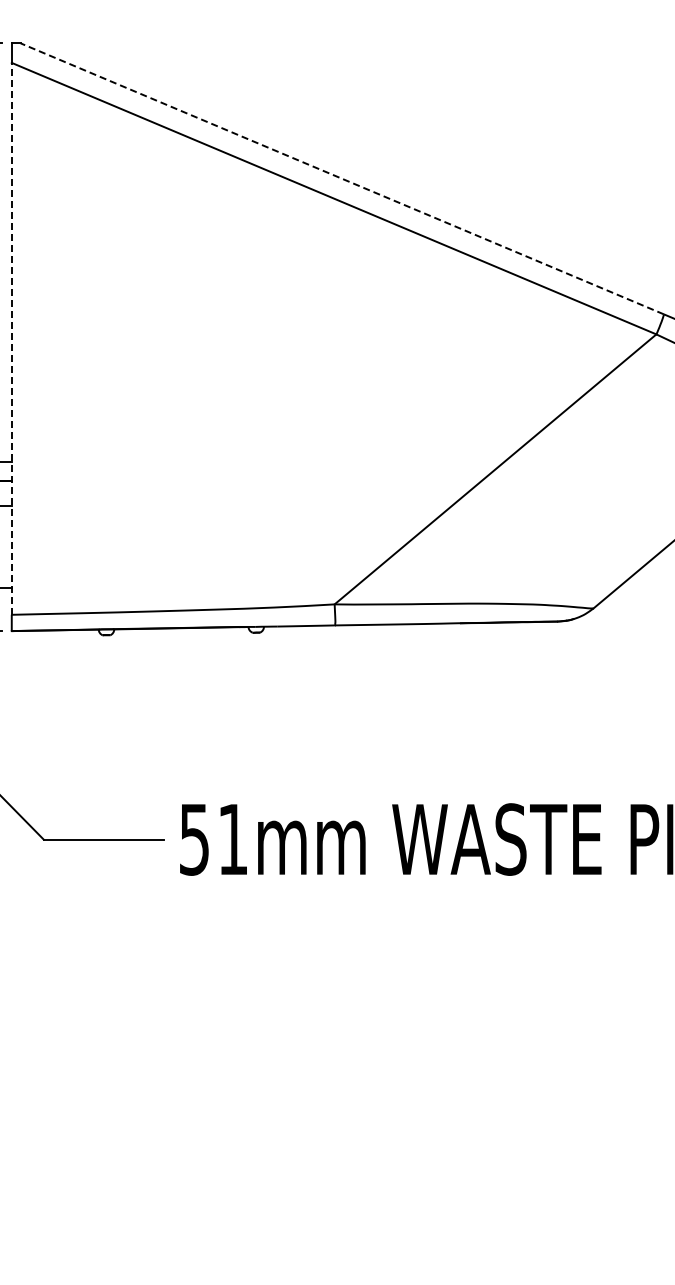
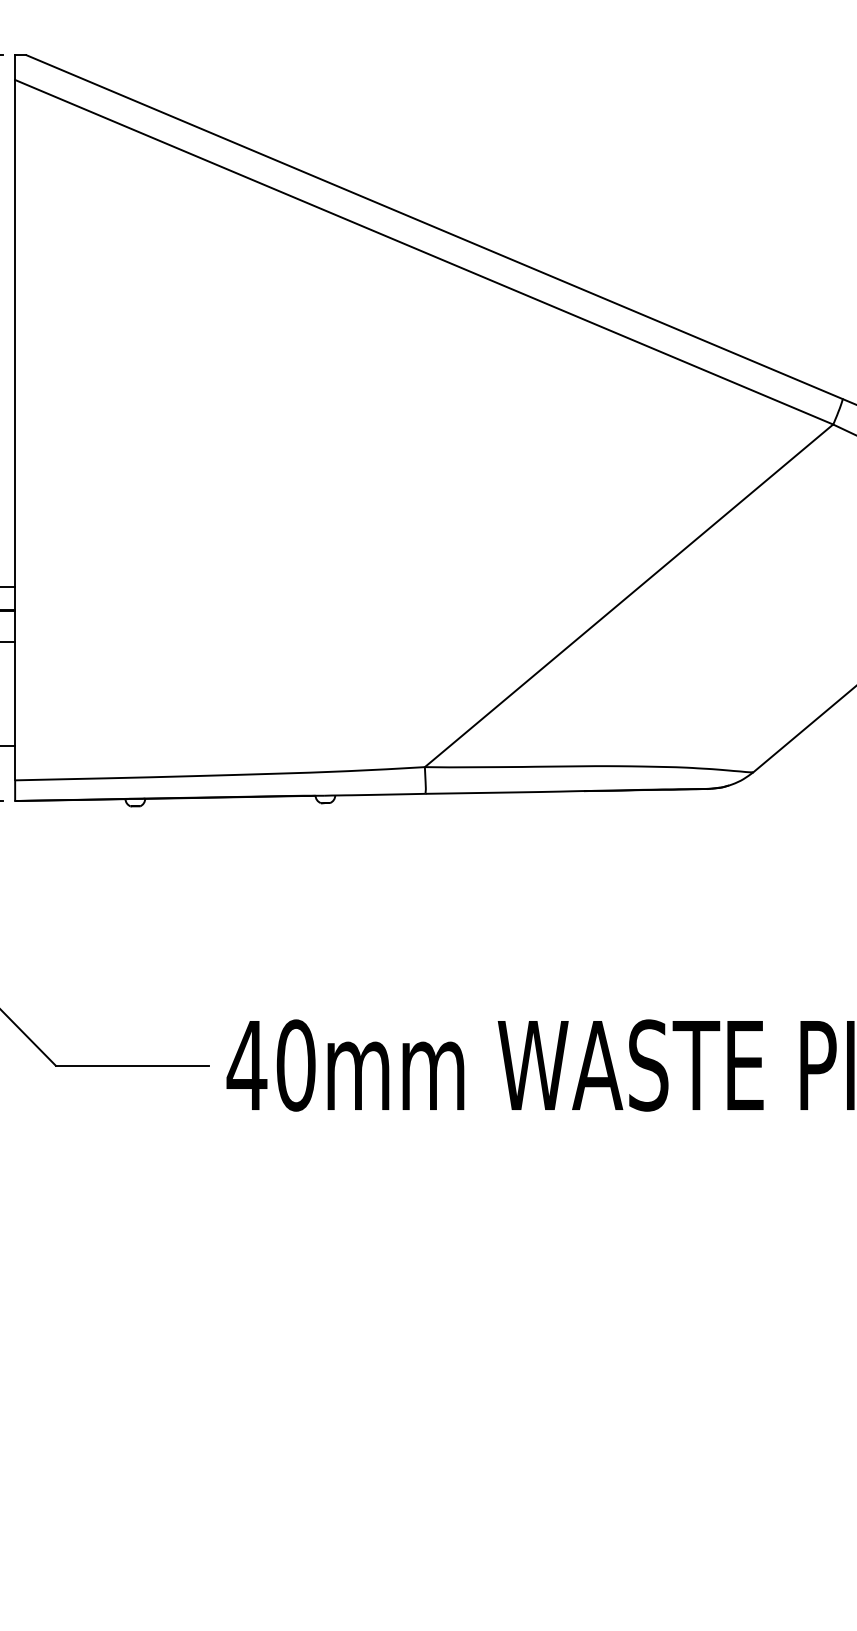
line: (342, 178) -> (434, 226), dashed -> solid
line: (11, 338) -> (14, 429), dashed -> solid
text: (213, 839) -> (271, 1065), 51mm -> 40mm

